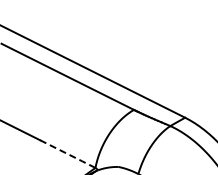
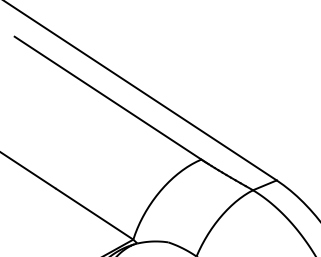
line: (68, 154) -> (95, 214), dashed -> solid

